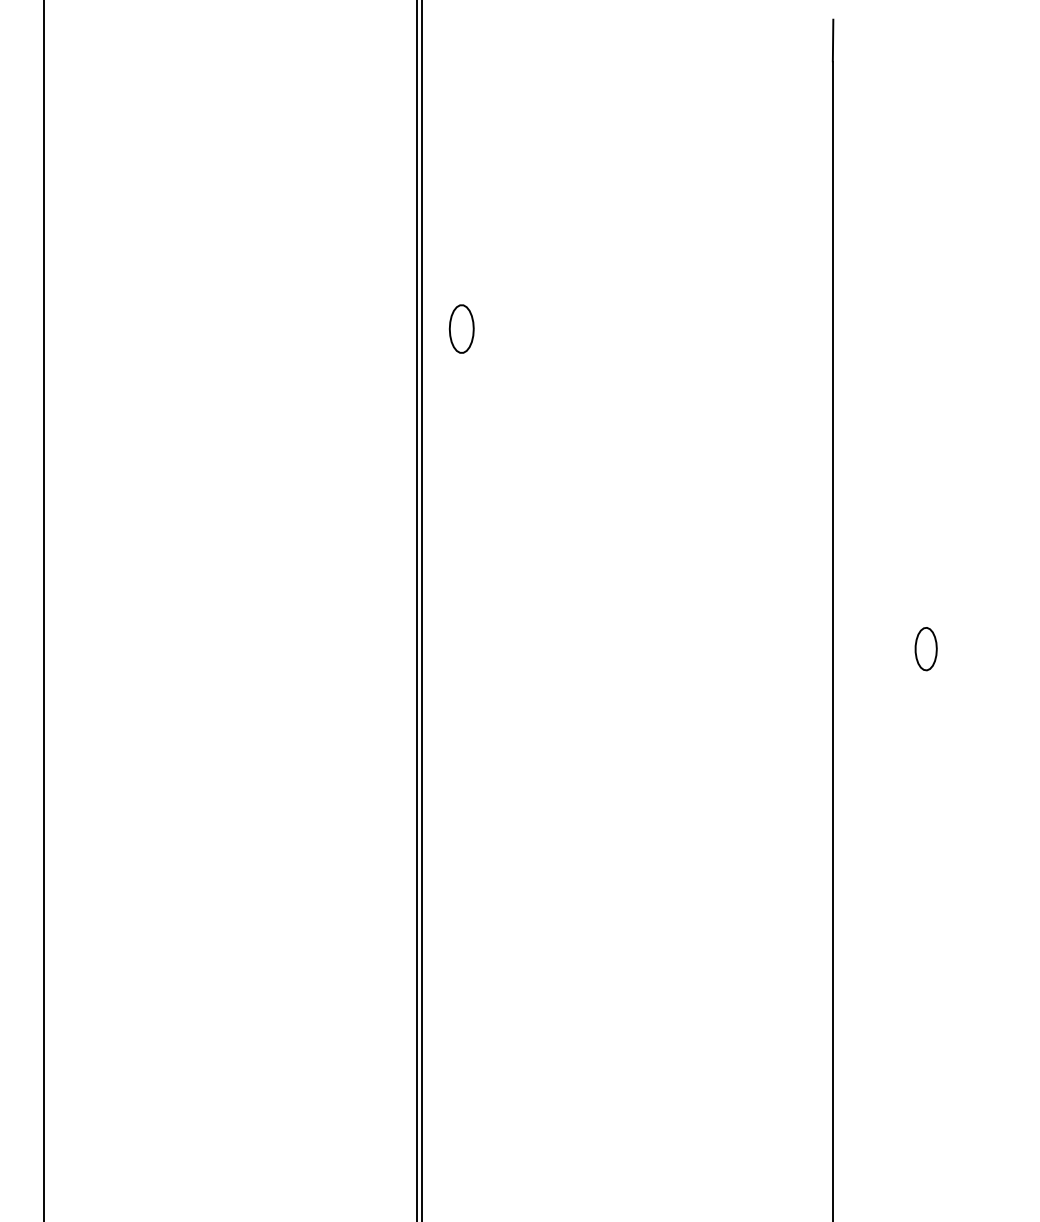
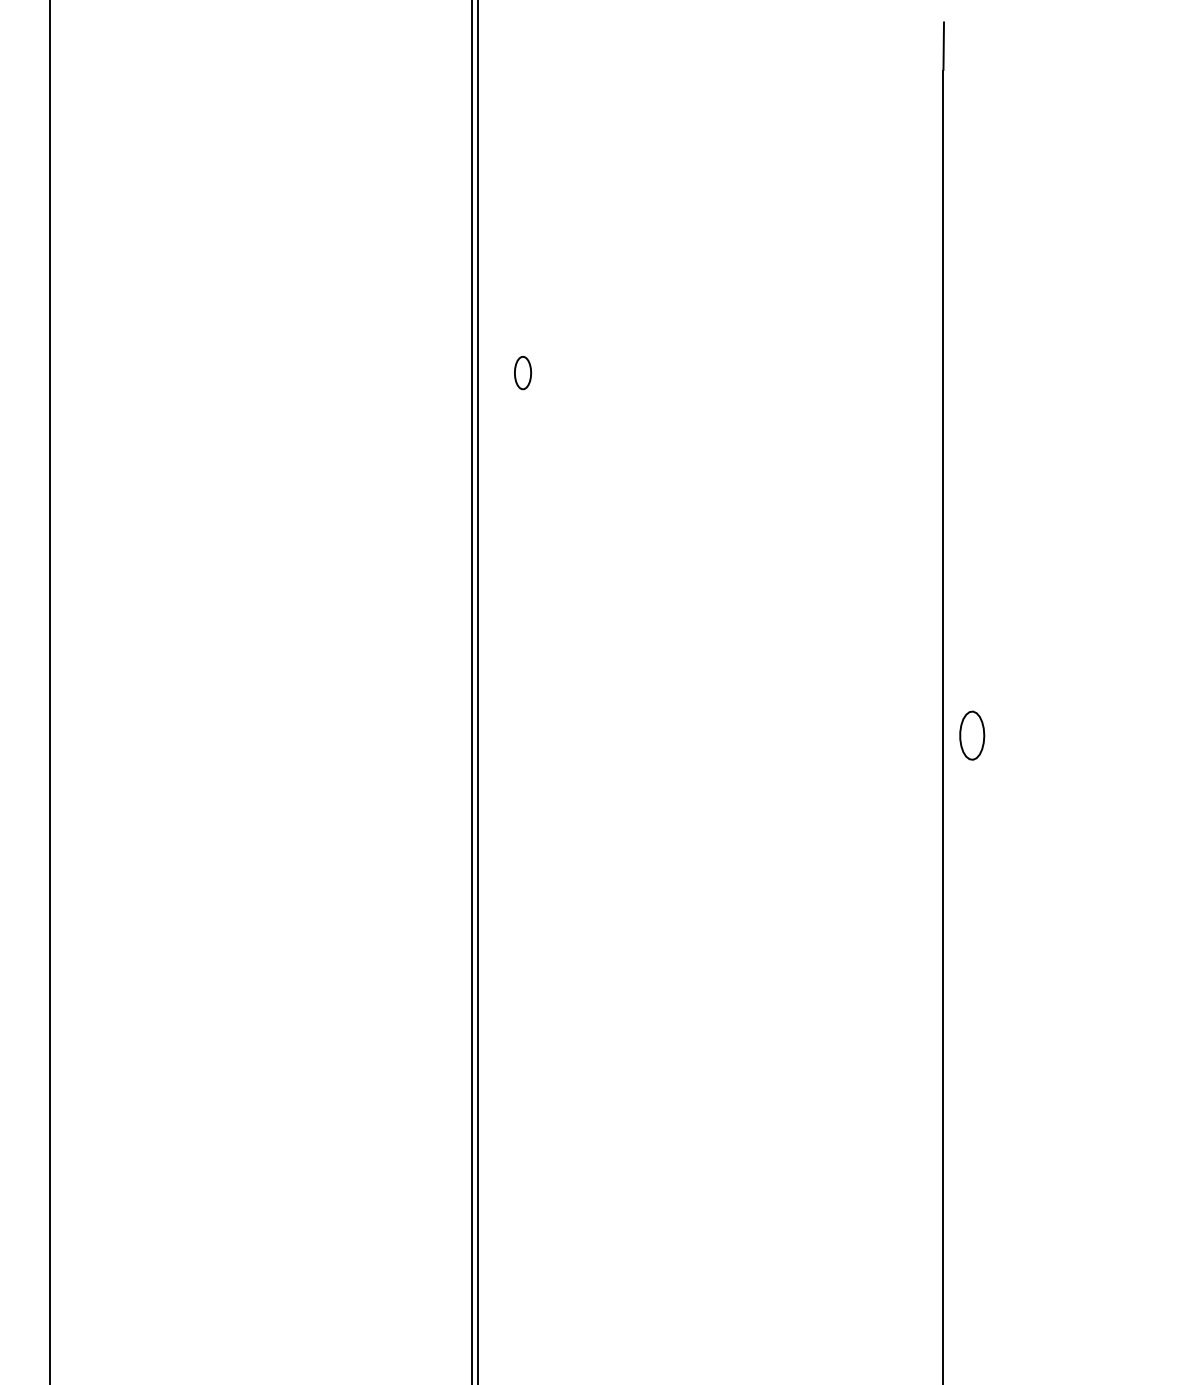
part: (461, 328) -> (522, 372), size x0.6
part: (926, 648) -> (972, 735), moved

